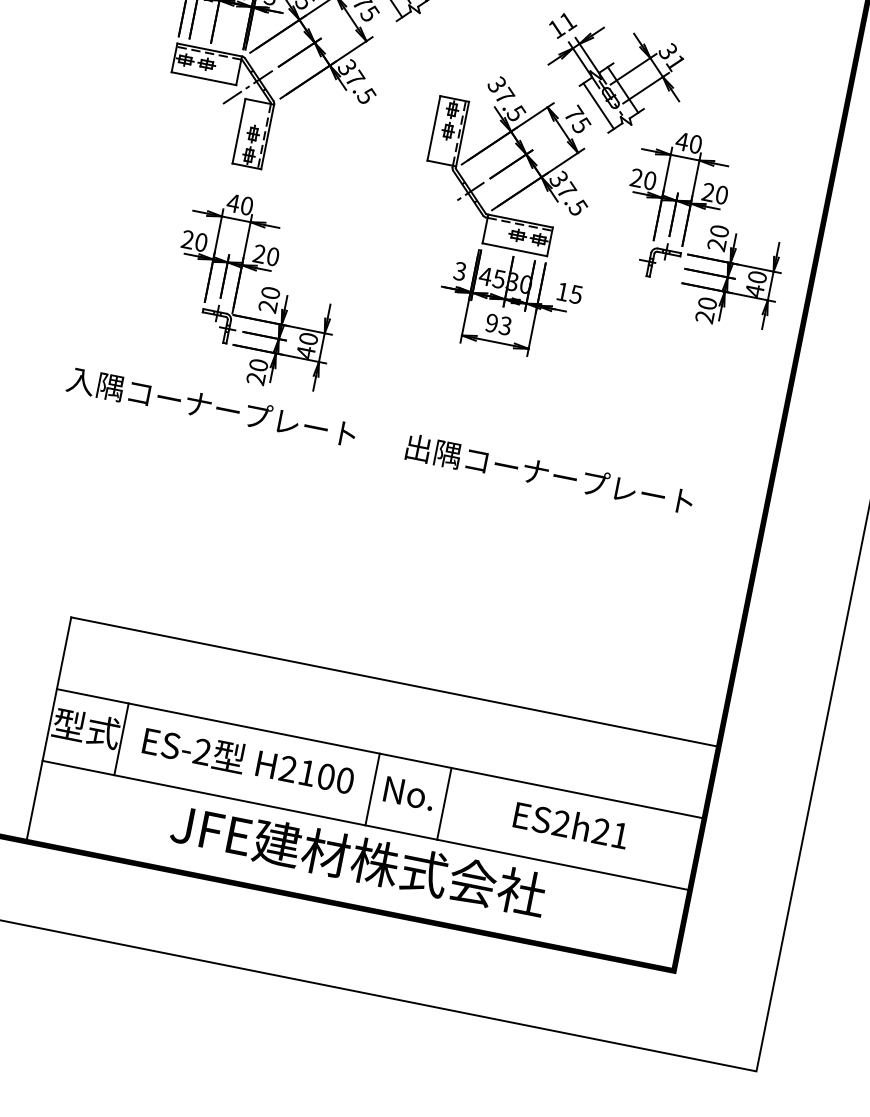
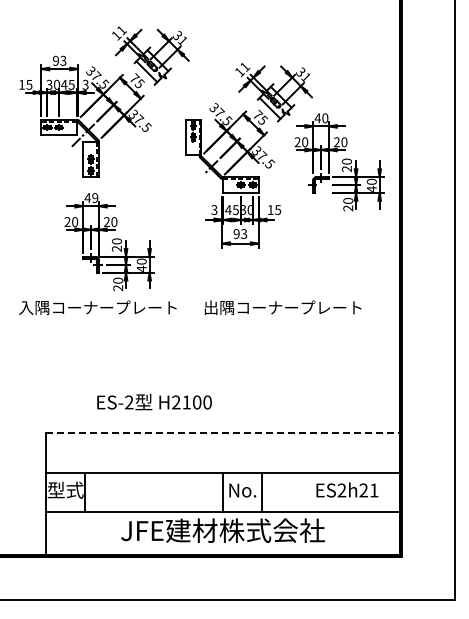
text: (247, 205) -> (95, 197), 40 -> 49
line: (393, 682) -> (222, 433), solid -> dashed
text: (248, 759) -> (154, 401), moved
text: (571, 823) -> (347, 489), moved

